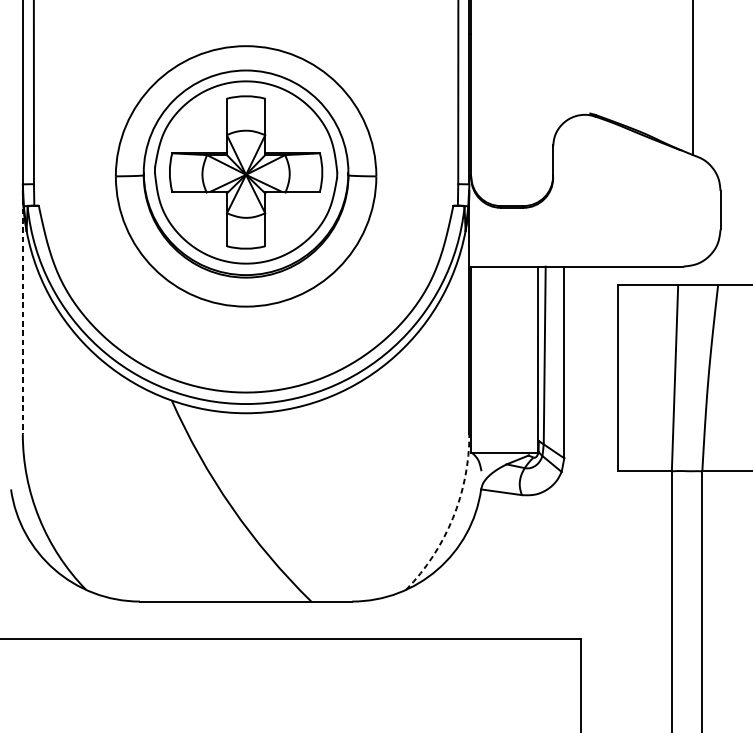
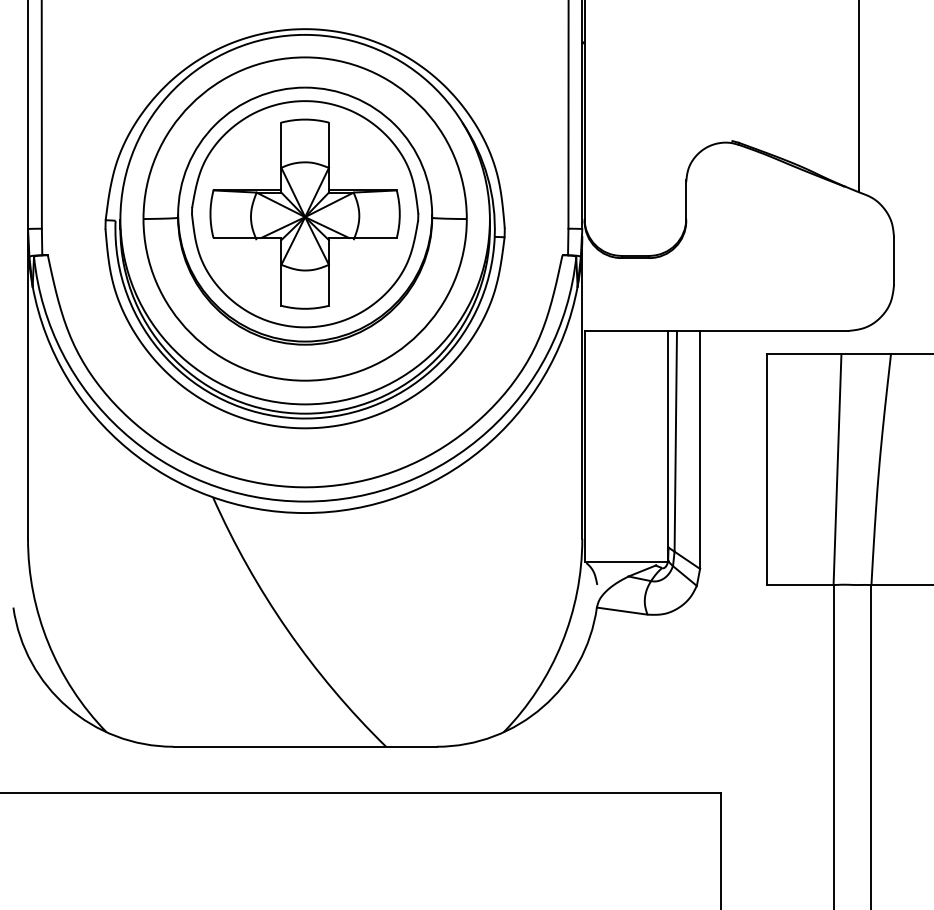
part: (245, 184) -> (304, 228), added
line: (23, 312) -> (28, 387), dashed -> solid
arc: (452, 518) -> (561, 643), dashed -> solid

